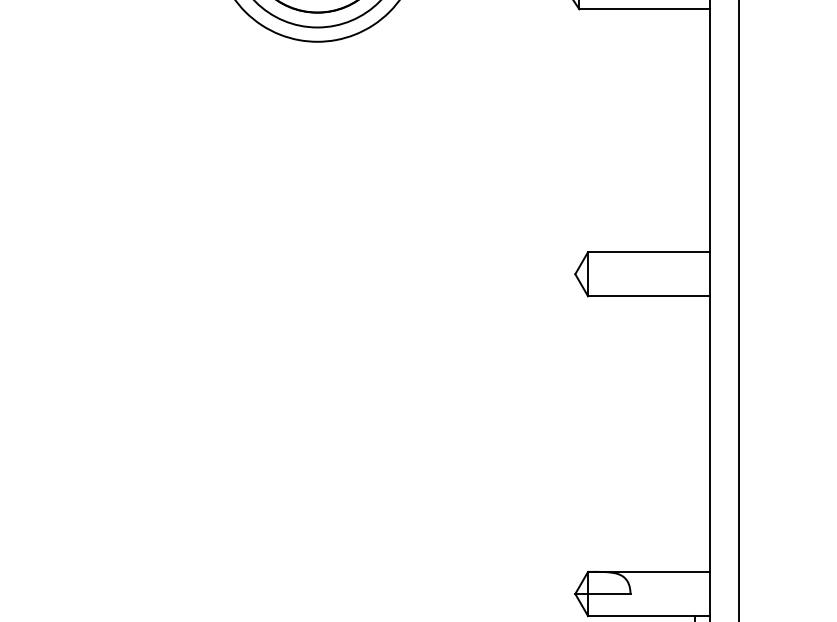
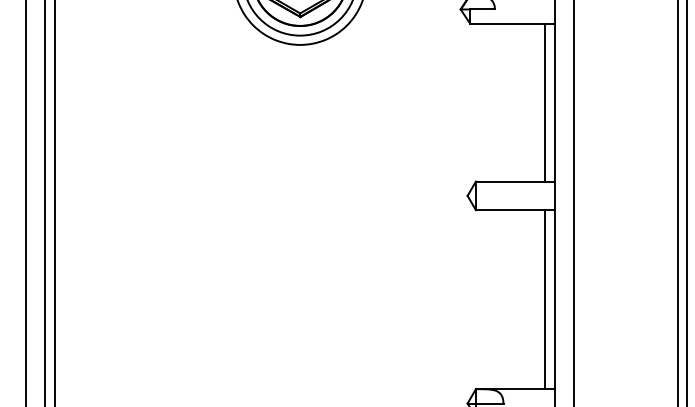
line: (695, 130) -> (545, 102), added
line: (695, 433) -> (545, 299), added

